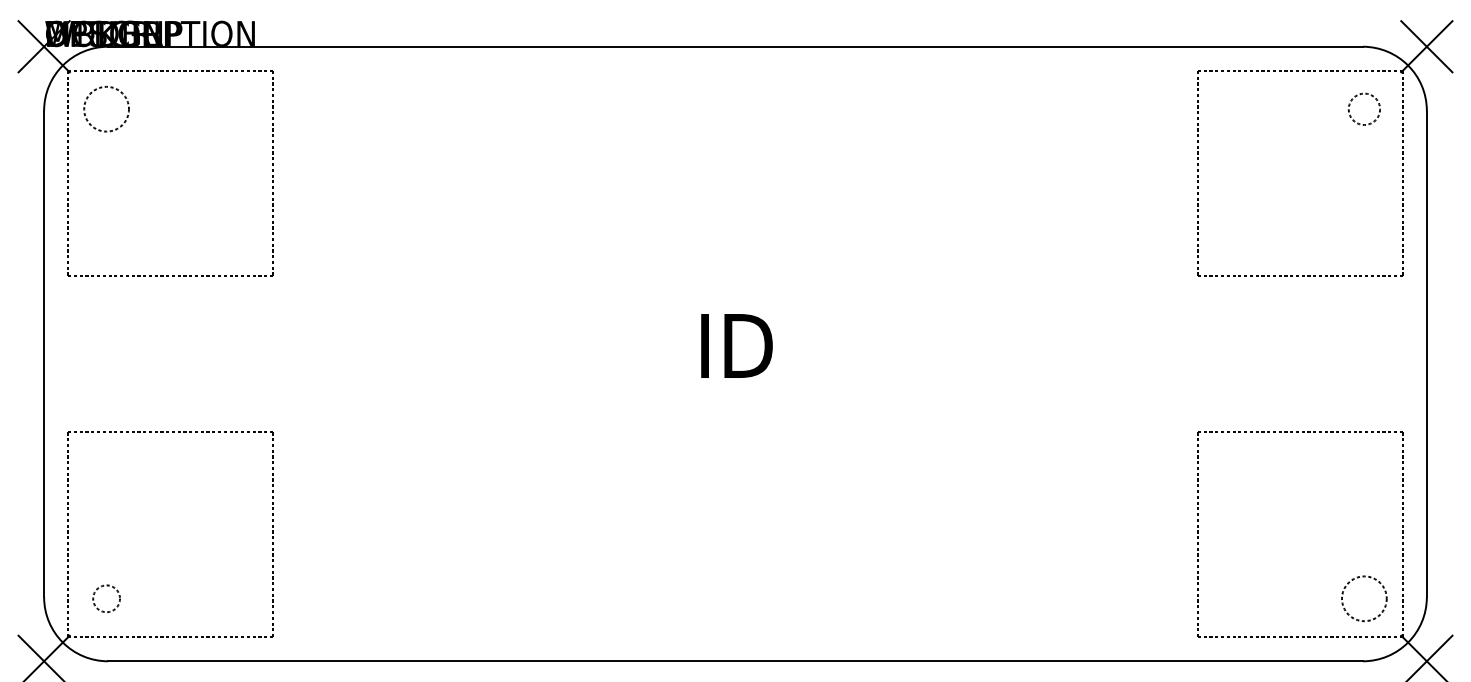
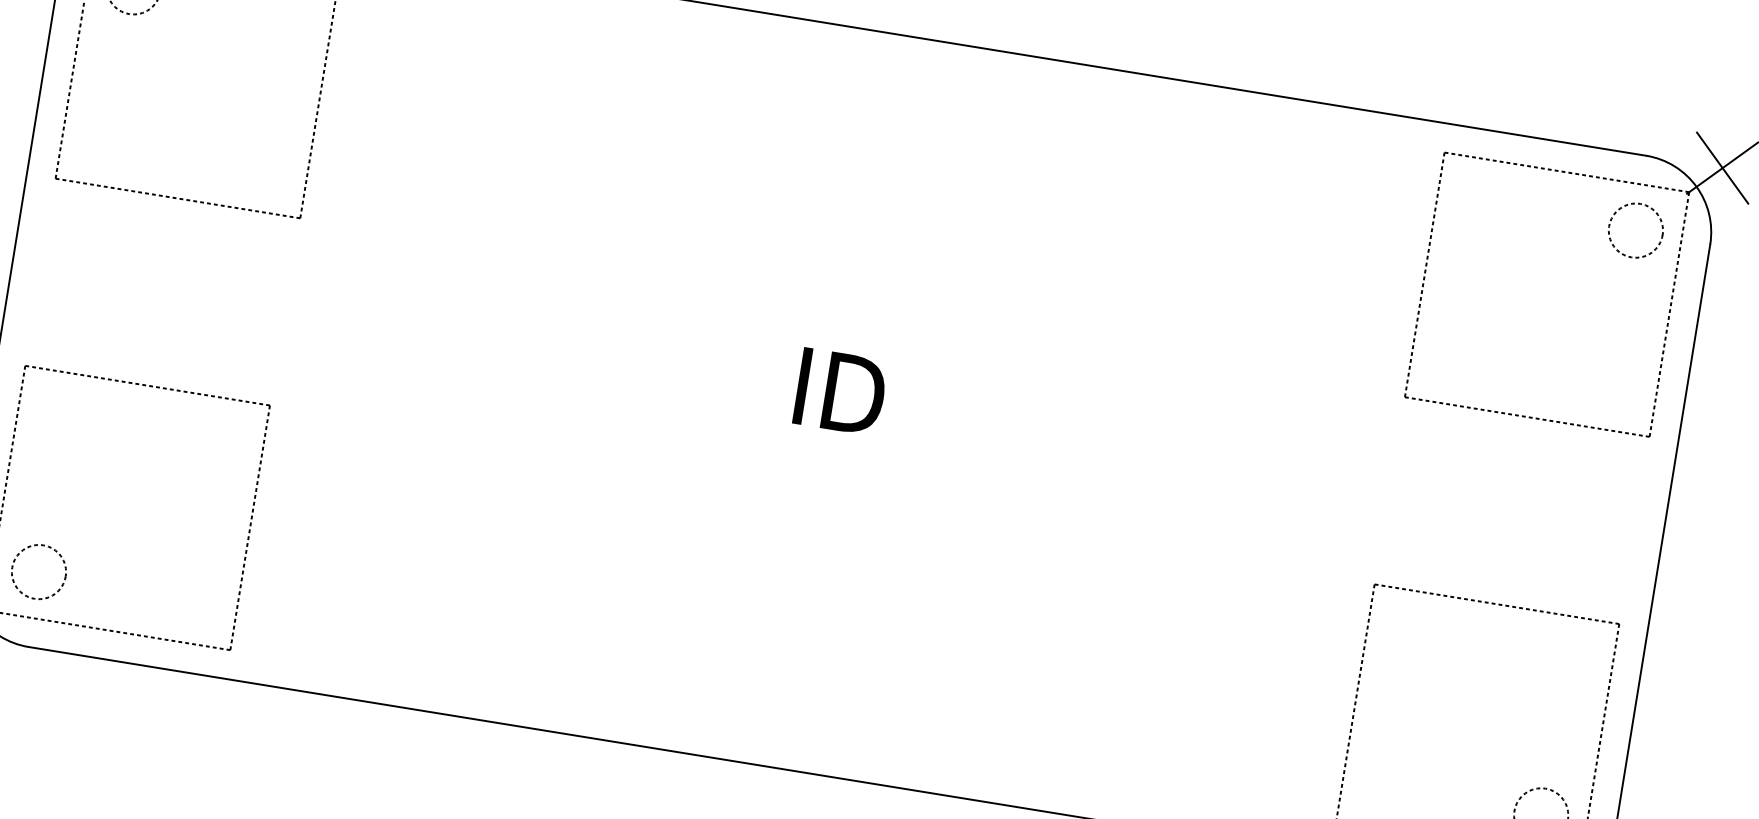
circle: (1364, 109) -> (1636, 231), size x1.43
circle: (106, 598) -> (38, 571), size x1.67

